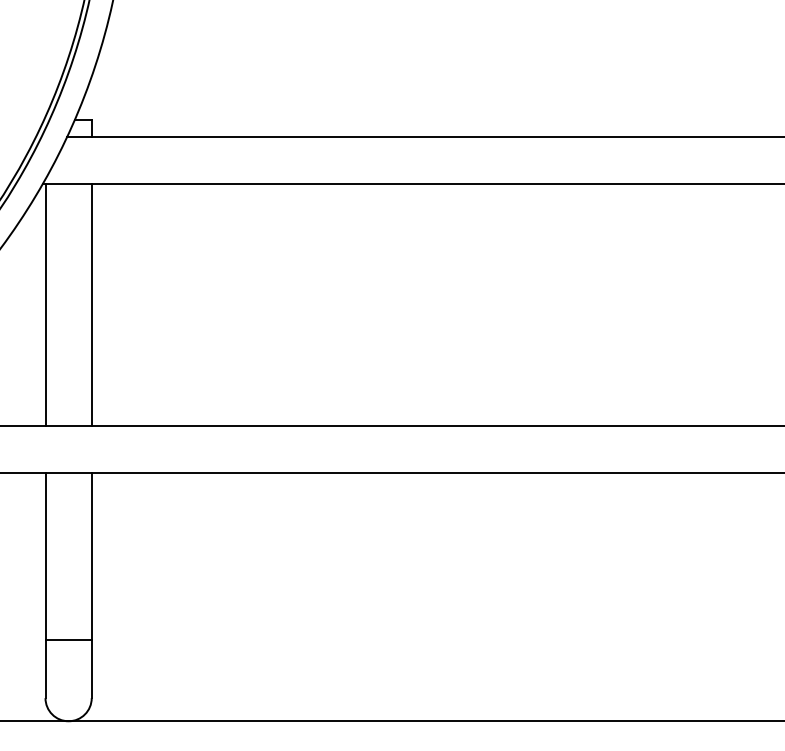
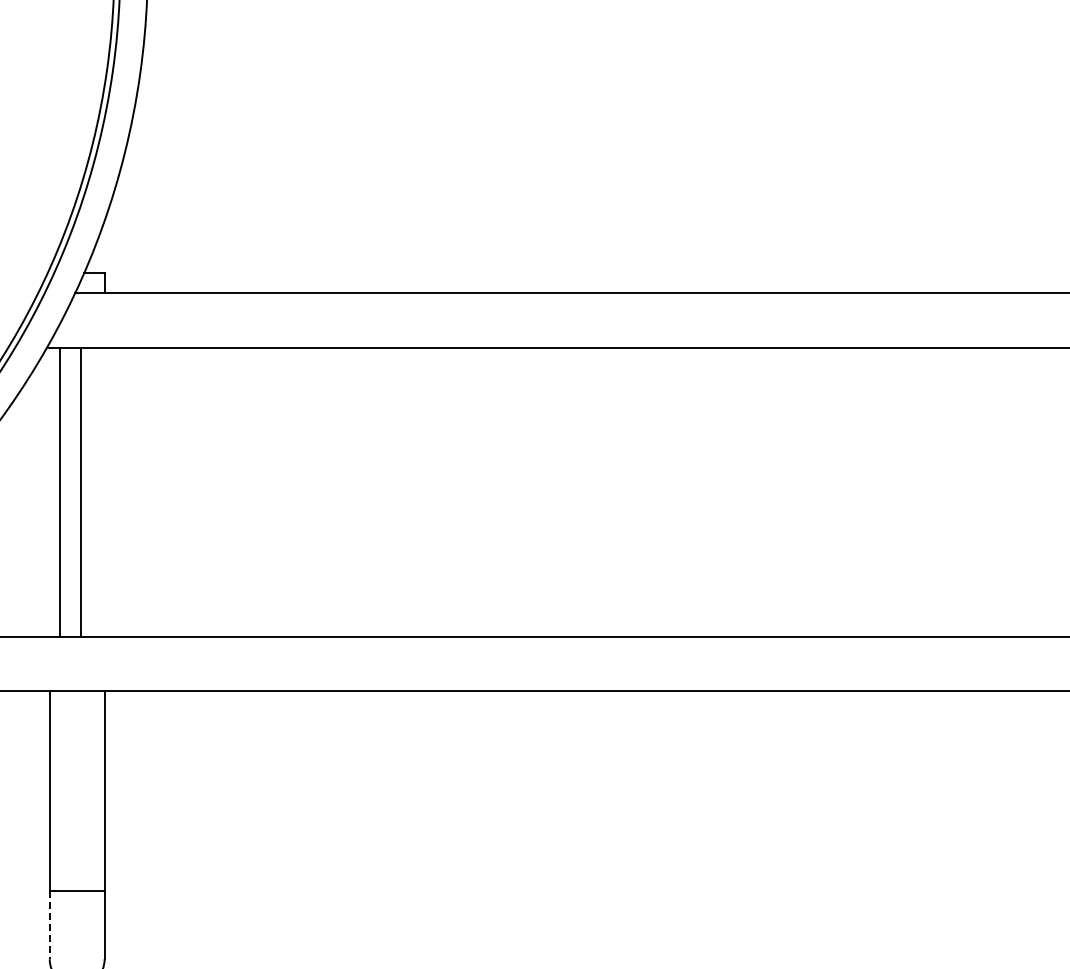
line: (45, 305) -> (80, 492), moved
line: (91, 305) -> (59, 492), moved
line: (45, 669) -> (49, 925), solid -> dashed

